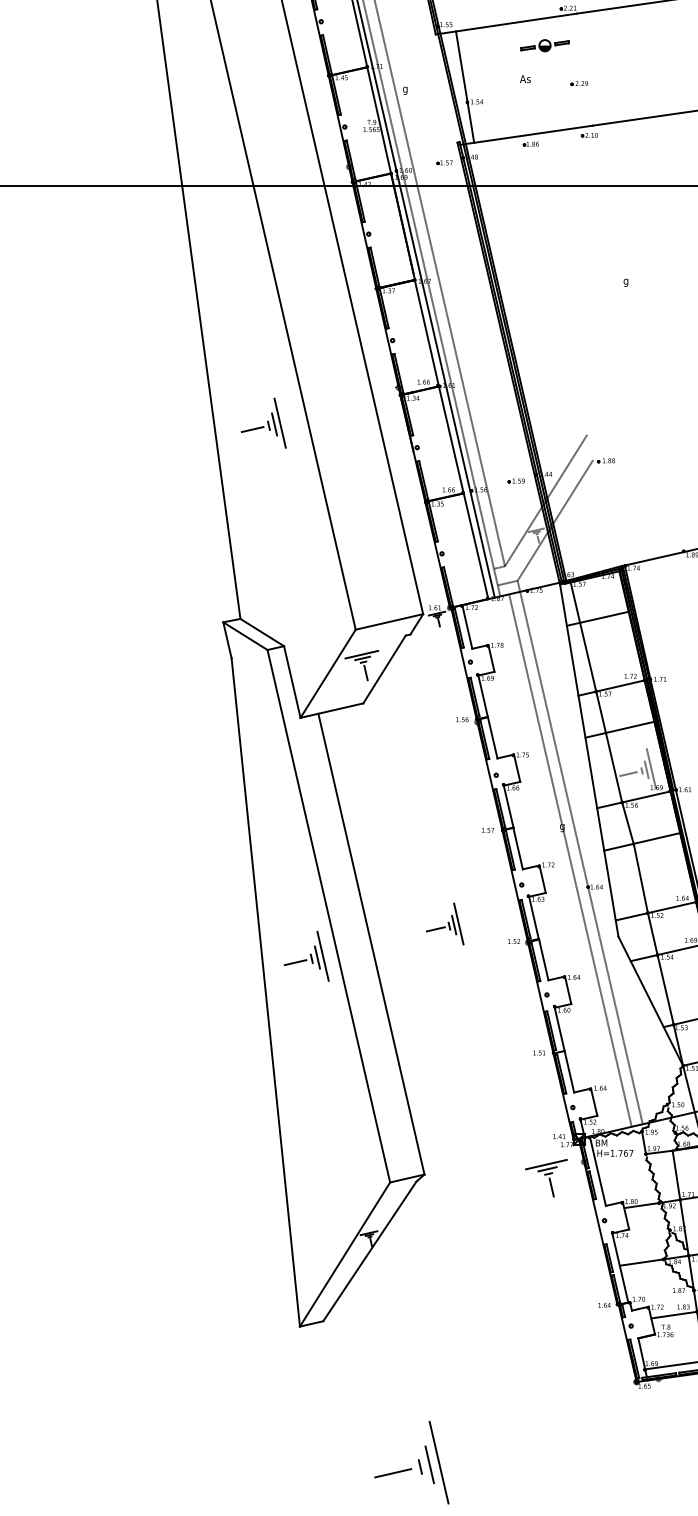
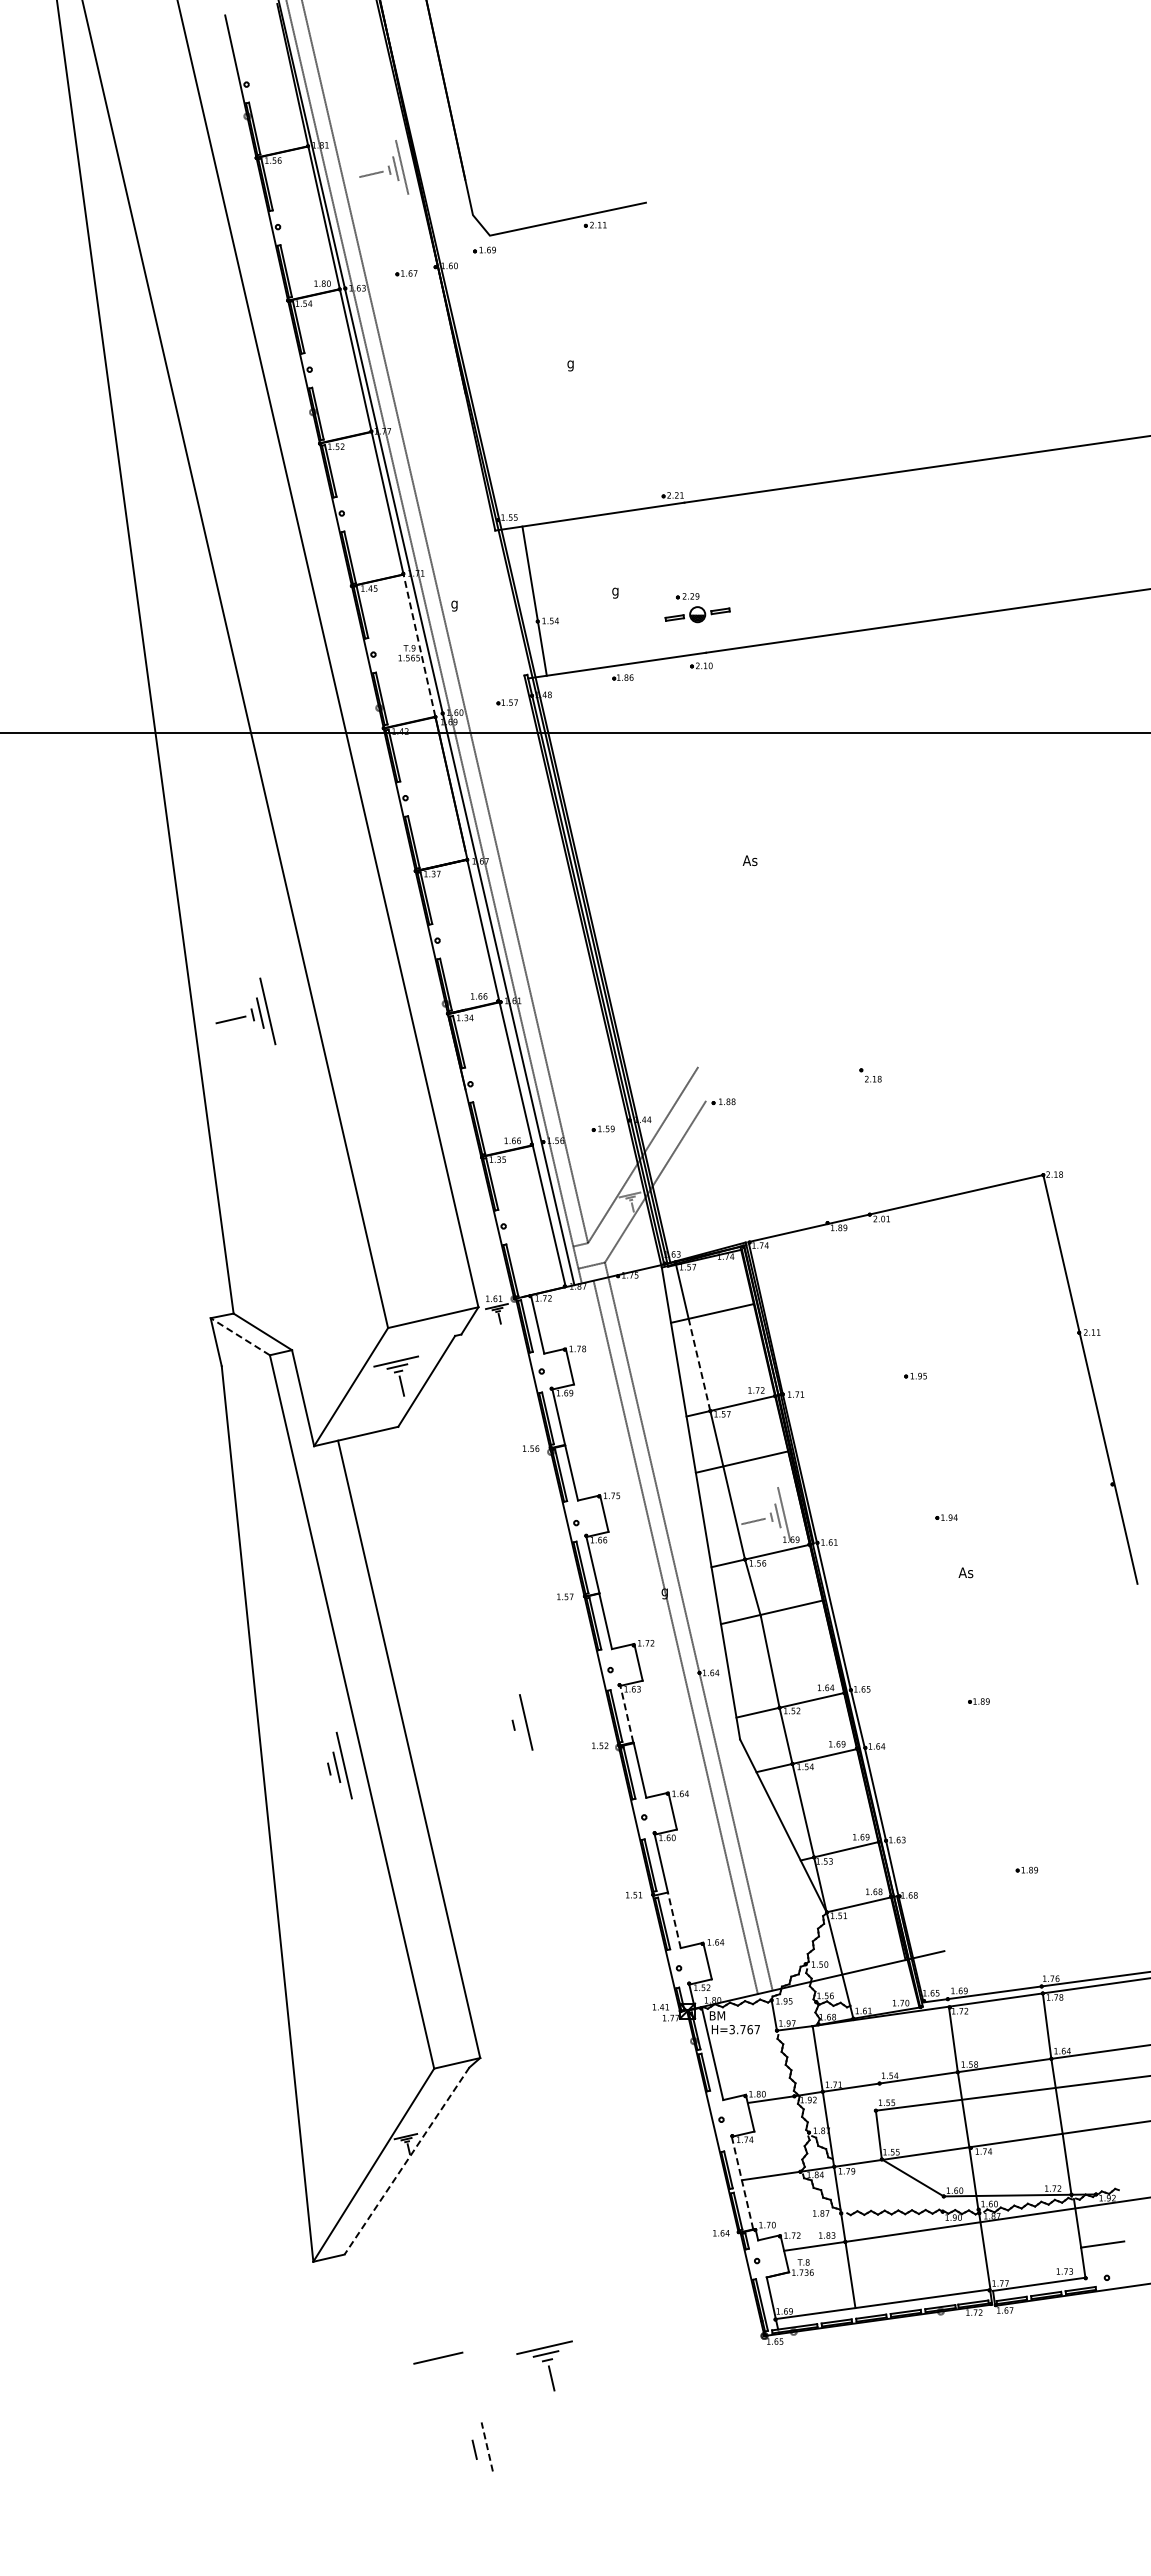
part: (544, 45) -> (697, 614), moved
text: (525, 79) -> (615, 591), As -> g
line: (379, 120) -> (419, 645), solid -> dashed
text: (625, 281) -> (749, 861), g -> As
part: (263, 423) -> (245, 1011), moved
line: (245, 636) -> (240, 1336), solid -> dashed
line: (588, 656) -> (699, 1364), solid -> dashed
line: (533, 917) -> (626, 1713), solid -> dashed
line: (453, 924) -> (519, 1723), removed
line: (435, 929) -> (495, 1729), removed
line: (295, 962) -> (307, 1773), removed
line: (569, 1071) -> (674, 1920), solid -> dashed
text: (612, 1153) -> (731, 2029), H=1.767 -> H=3.767
part: (546, 1177) -> (544, 2365), moved
line: (369, 1251) -> (406, 2161), solid -> dashed
line: (620, 1267) -> (742, 2182), solid -> dashed
line: (438, 1462) -> (499, 2443), removed
line: (429, 1464) -> (487, 2446), solid -> dashed
line: (393, 1472) -> (438, 2357), moved

